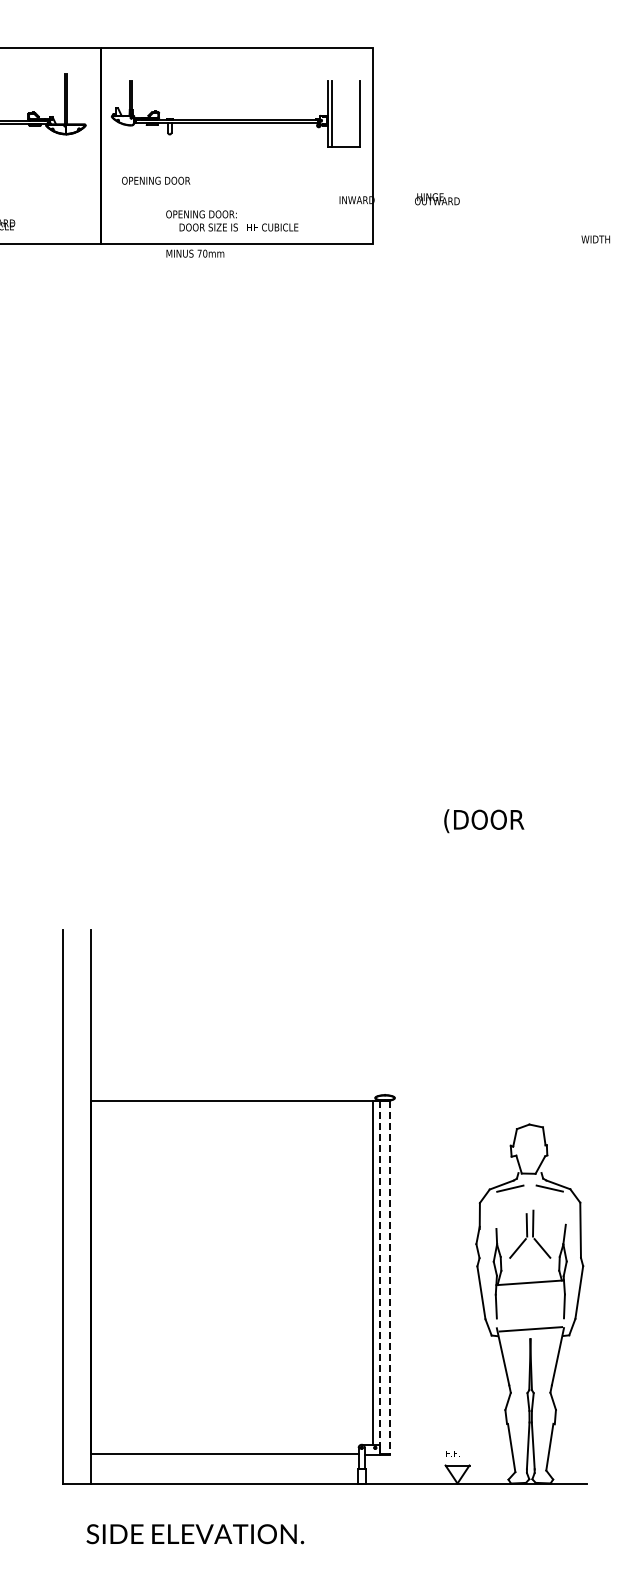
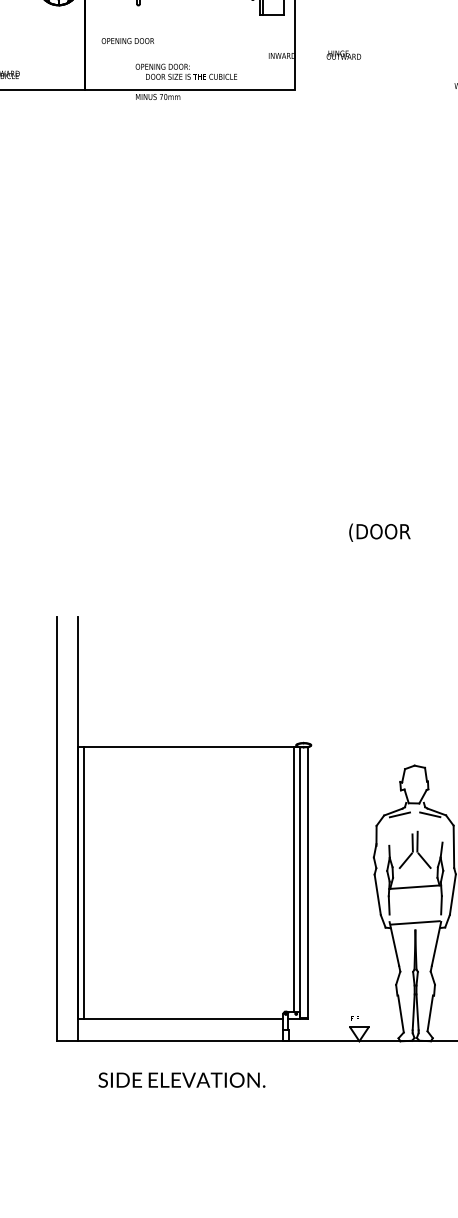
line: (98, 1277) -> (83, 883), added
line: (380, 1277) -> (300, 883), dashed -> solid
line: (390, 1278) -> (307, 883), dashed -> solid
text: (195, 1534) -> (182, 1080), moved

